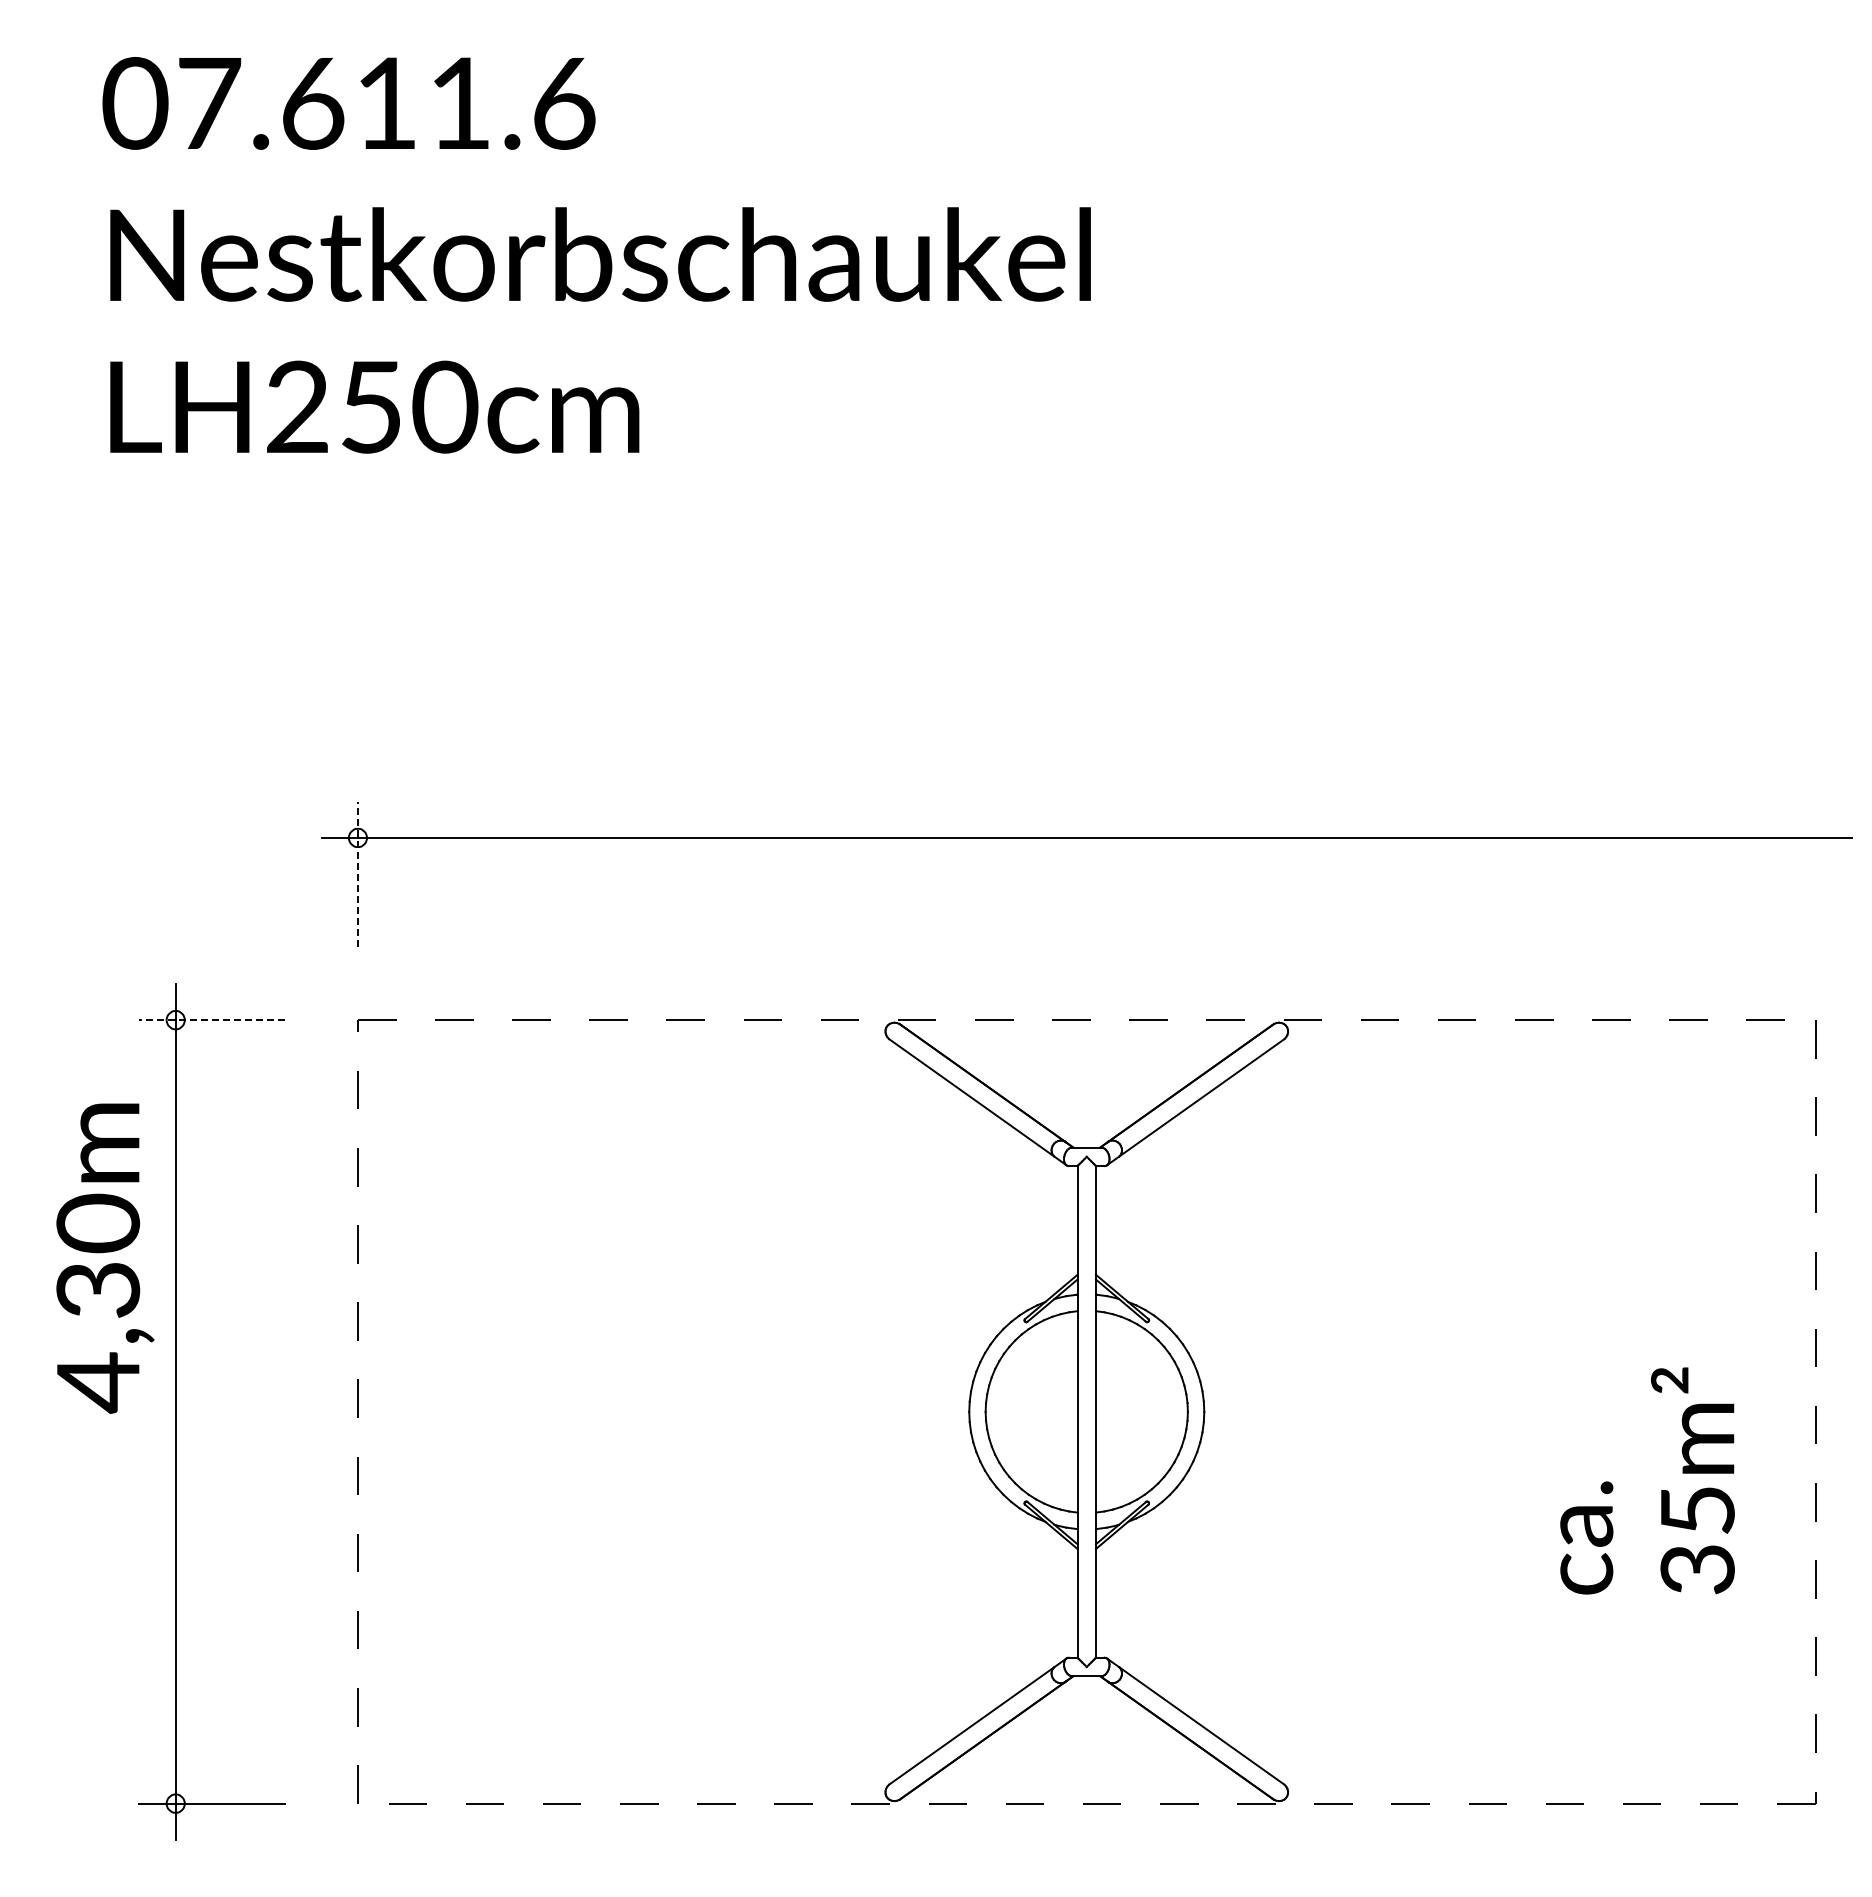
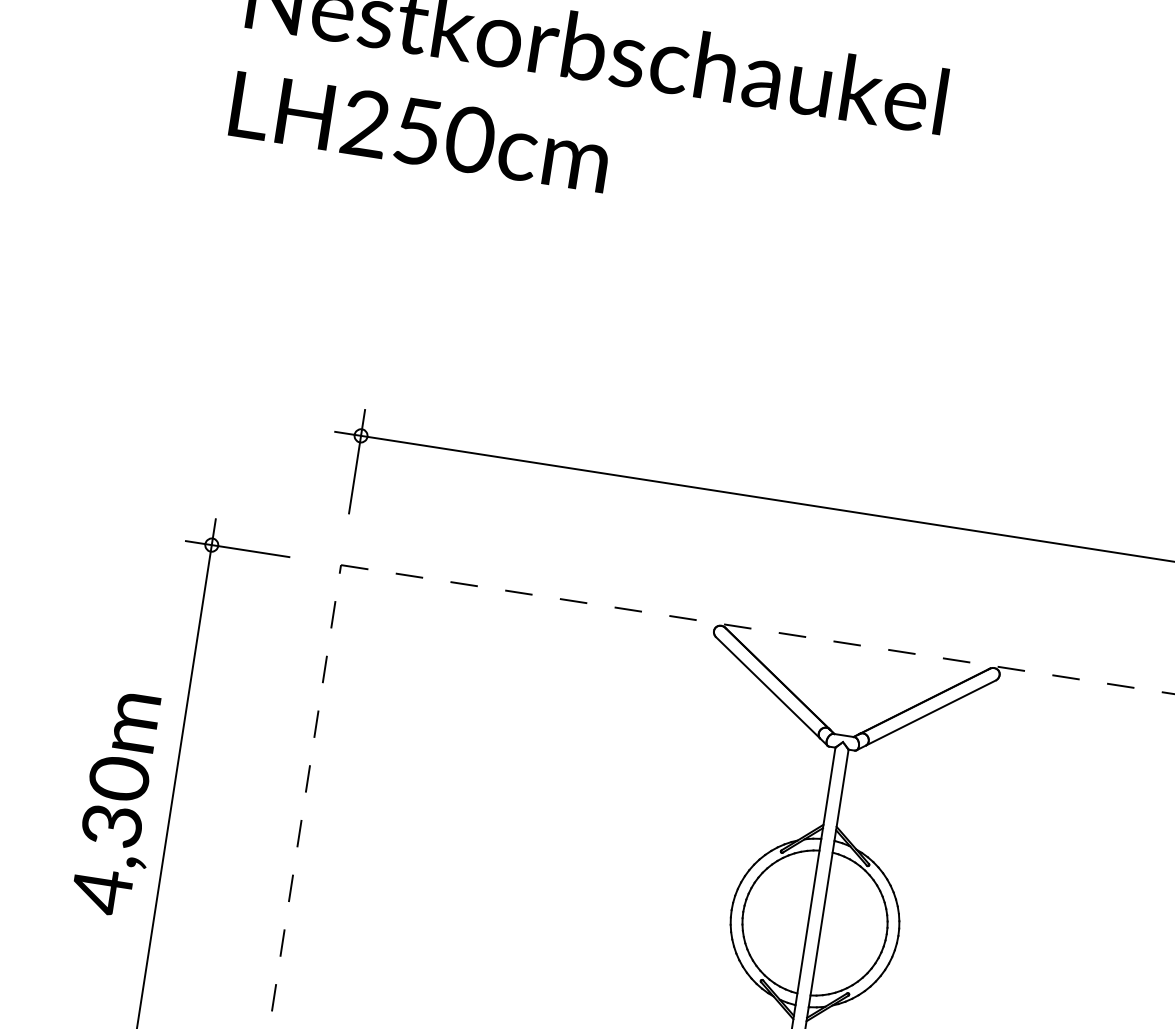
line: (357, 874) -> (356, 461), dashed -> solid
line: (212, 1020) -> (237, 549), dashed -> solid
text: (105, 1258) -> (120, 804), moved

